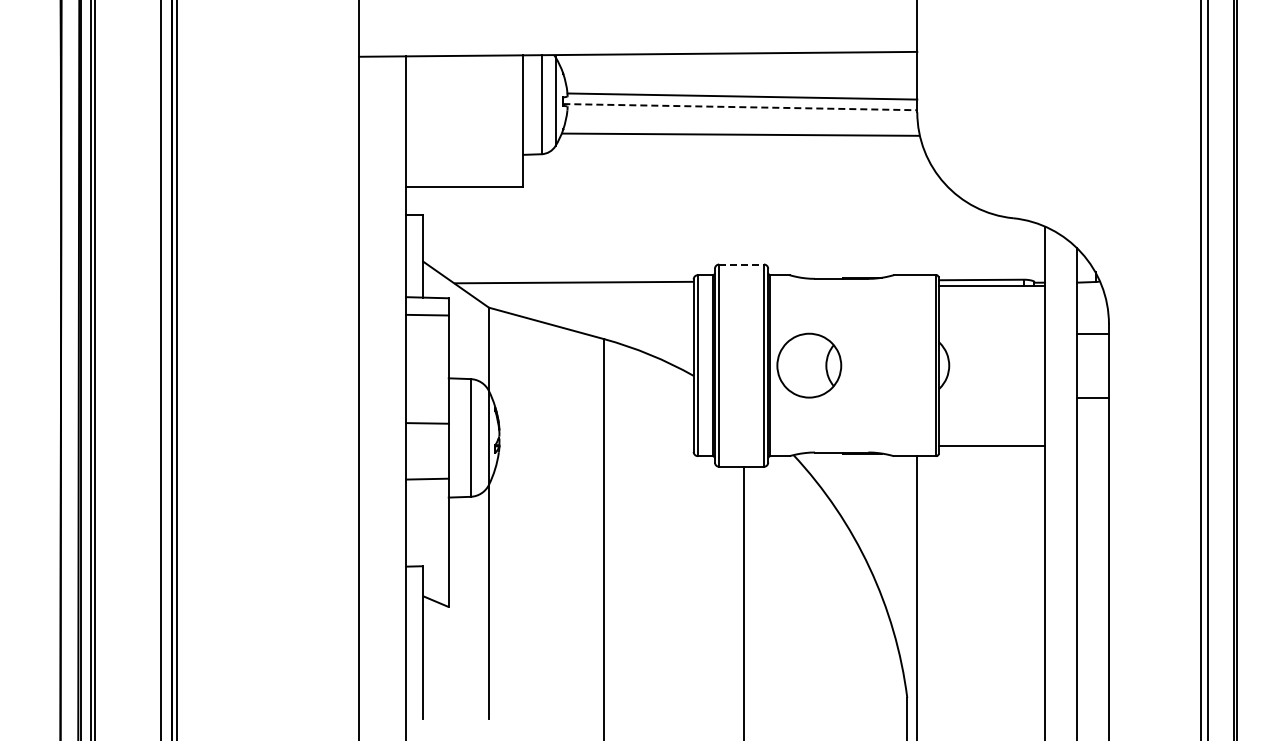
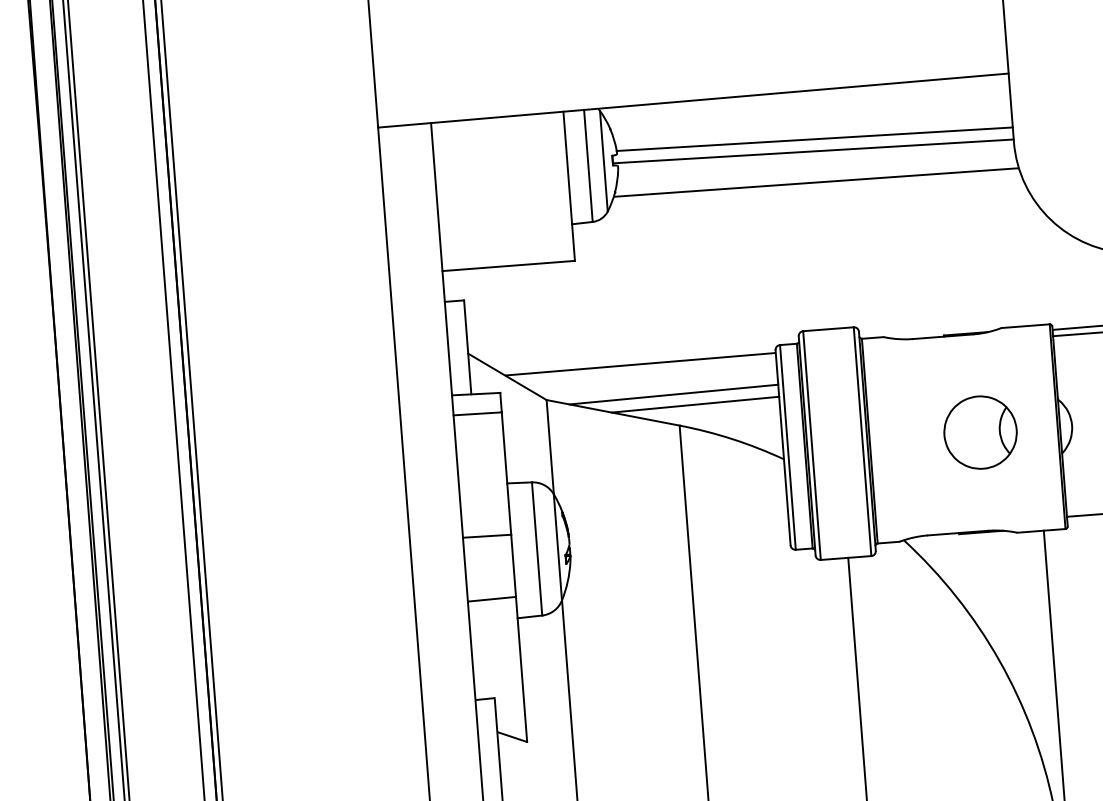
line: (740, 107) -> (813, 151), dashed -> solid
line: (742, 264) -> (829, 329), dashed -> solid
line: (600, 311) -> (673, 394), added
line: (619, 321) -> (695, 404), added
part: (809, 365) -> (980, 432), moved

